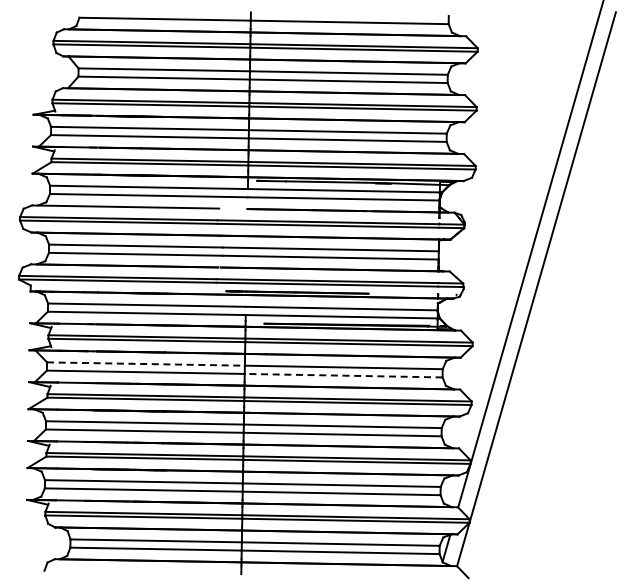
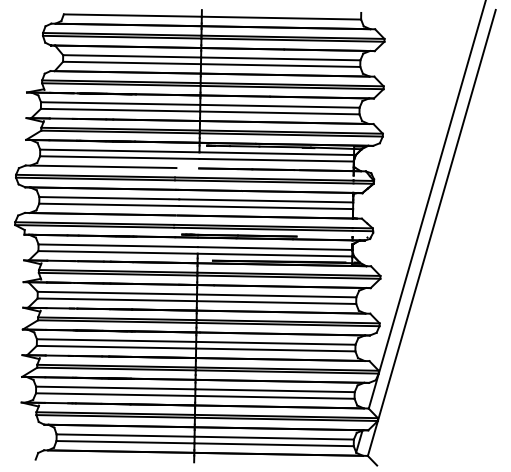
line: (145, 364) -> (117, 293), dashed -> solid
line: (343, 375) -> (276, 302), dashed -> solid

